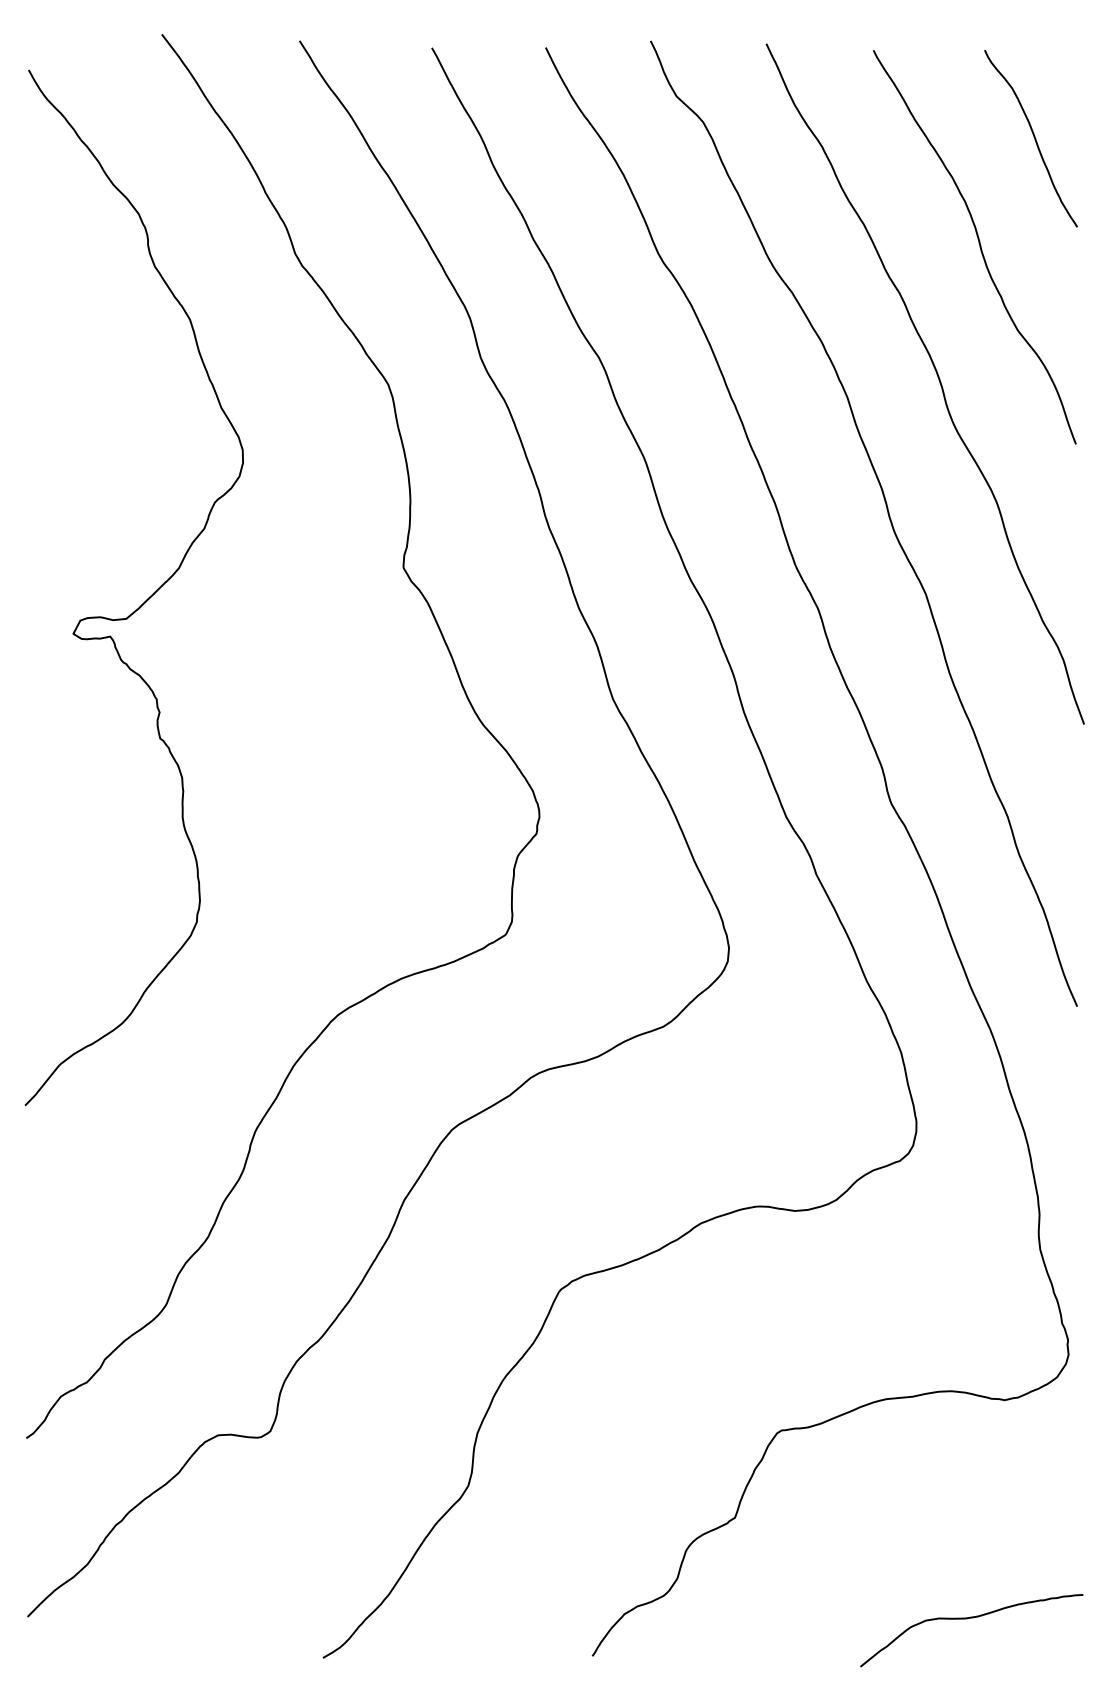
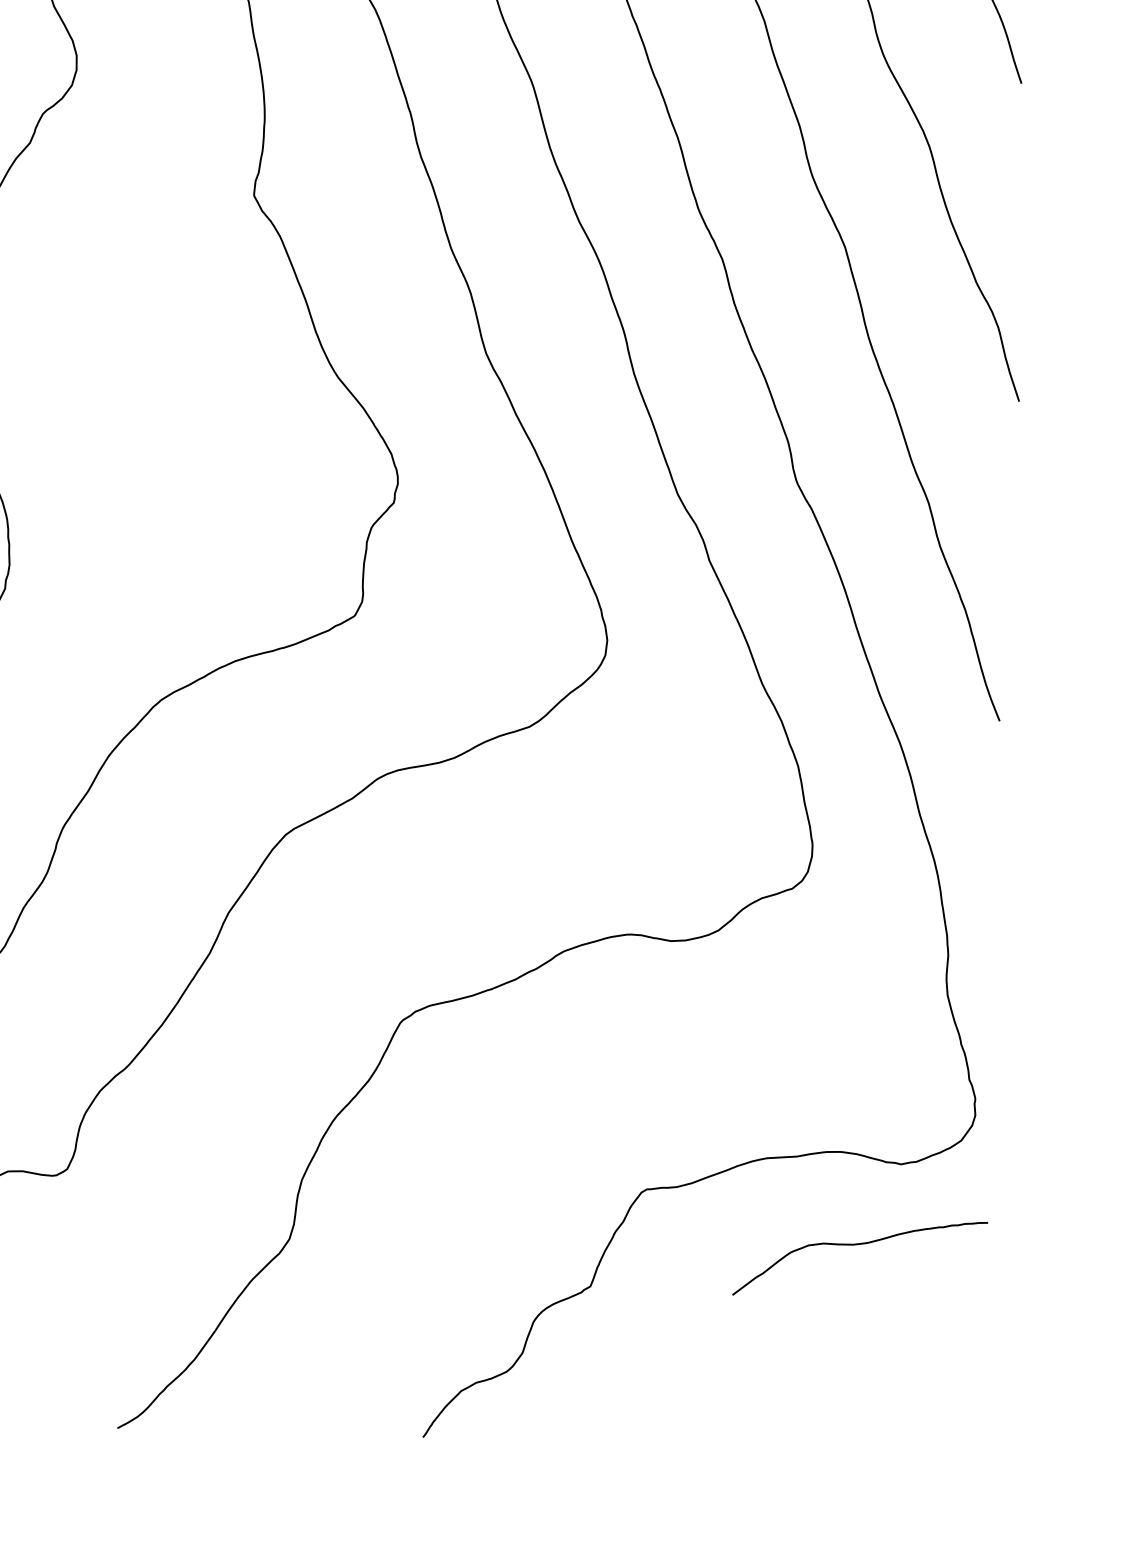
curve: (967, 1619) -> (855, 1245), moved

